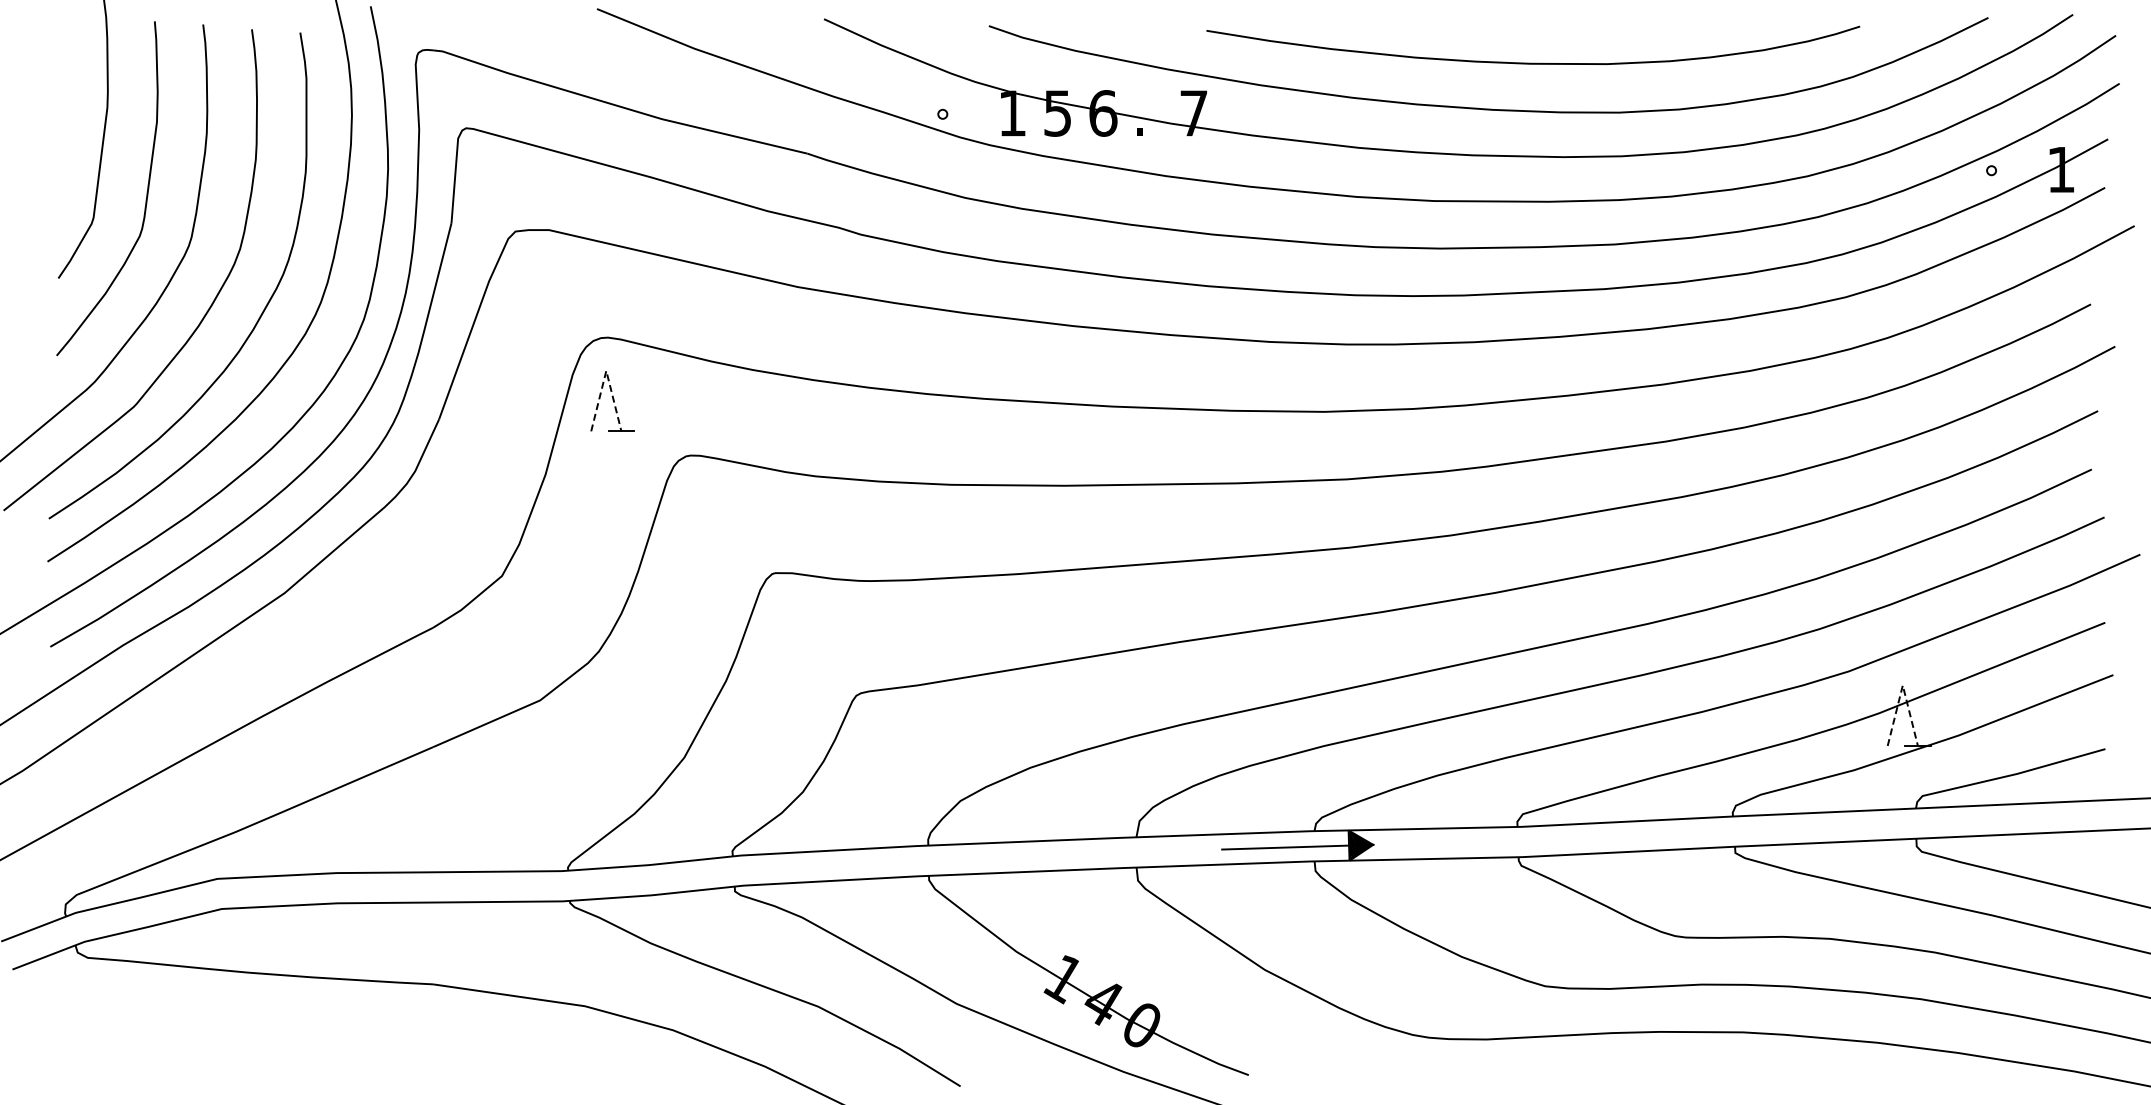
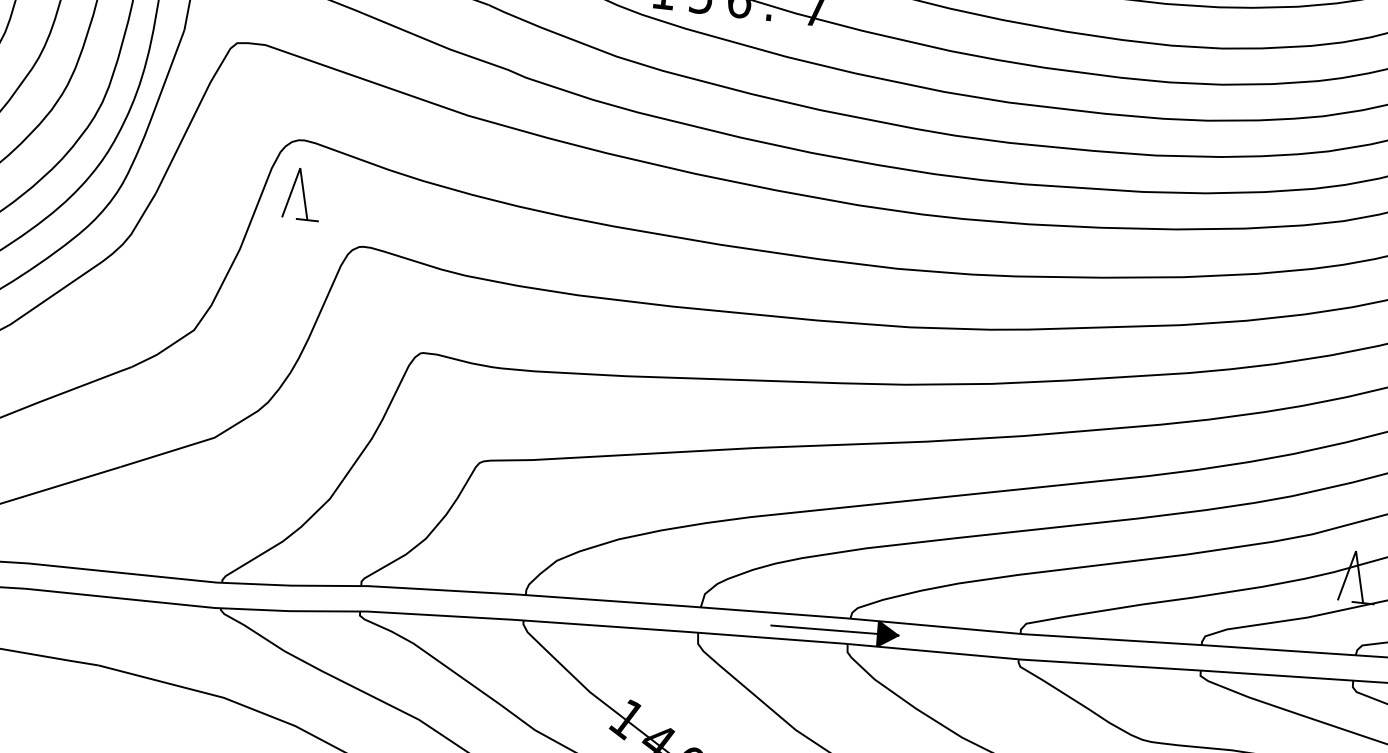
line: (606, 370) -> (300, 167), dashed -> solid
line: (1902, 685) -> (1355, 551), dashed -> solid

